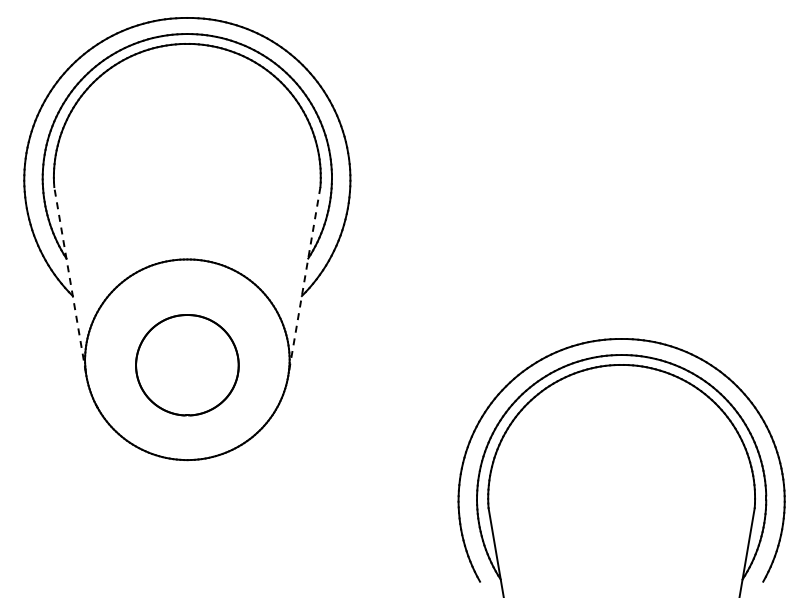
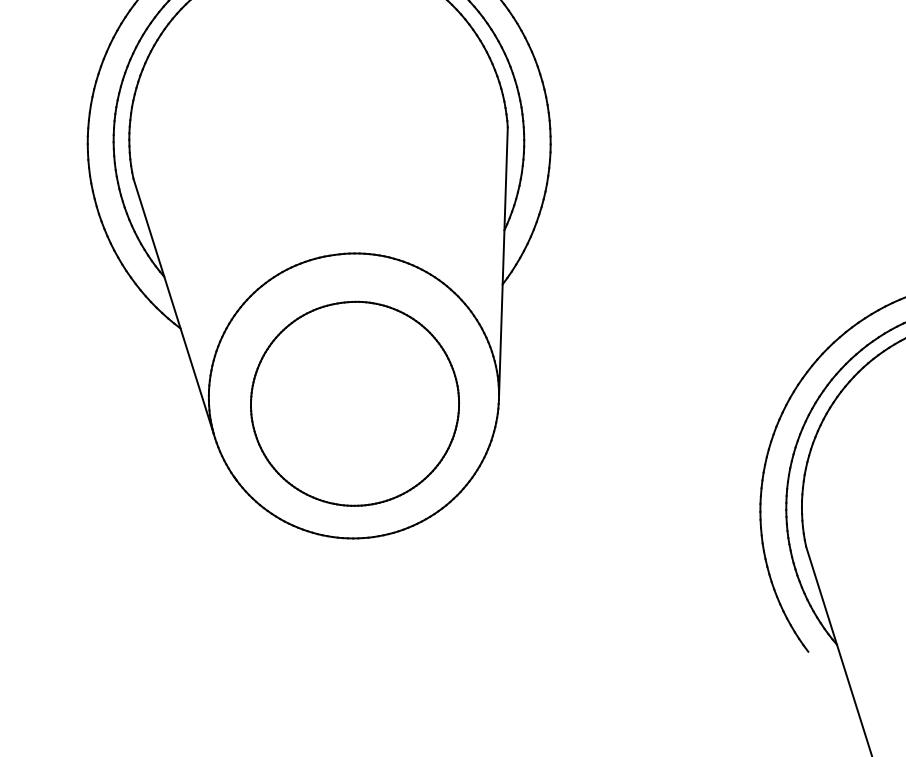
line: (70, 279) -> (174, 305), dashed -> solid
line: (304, 280) -> (503, 261), dashed -> solid
part: (187, 364) -> (355, 402), size x1.43

